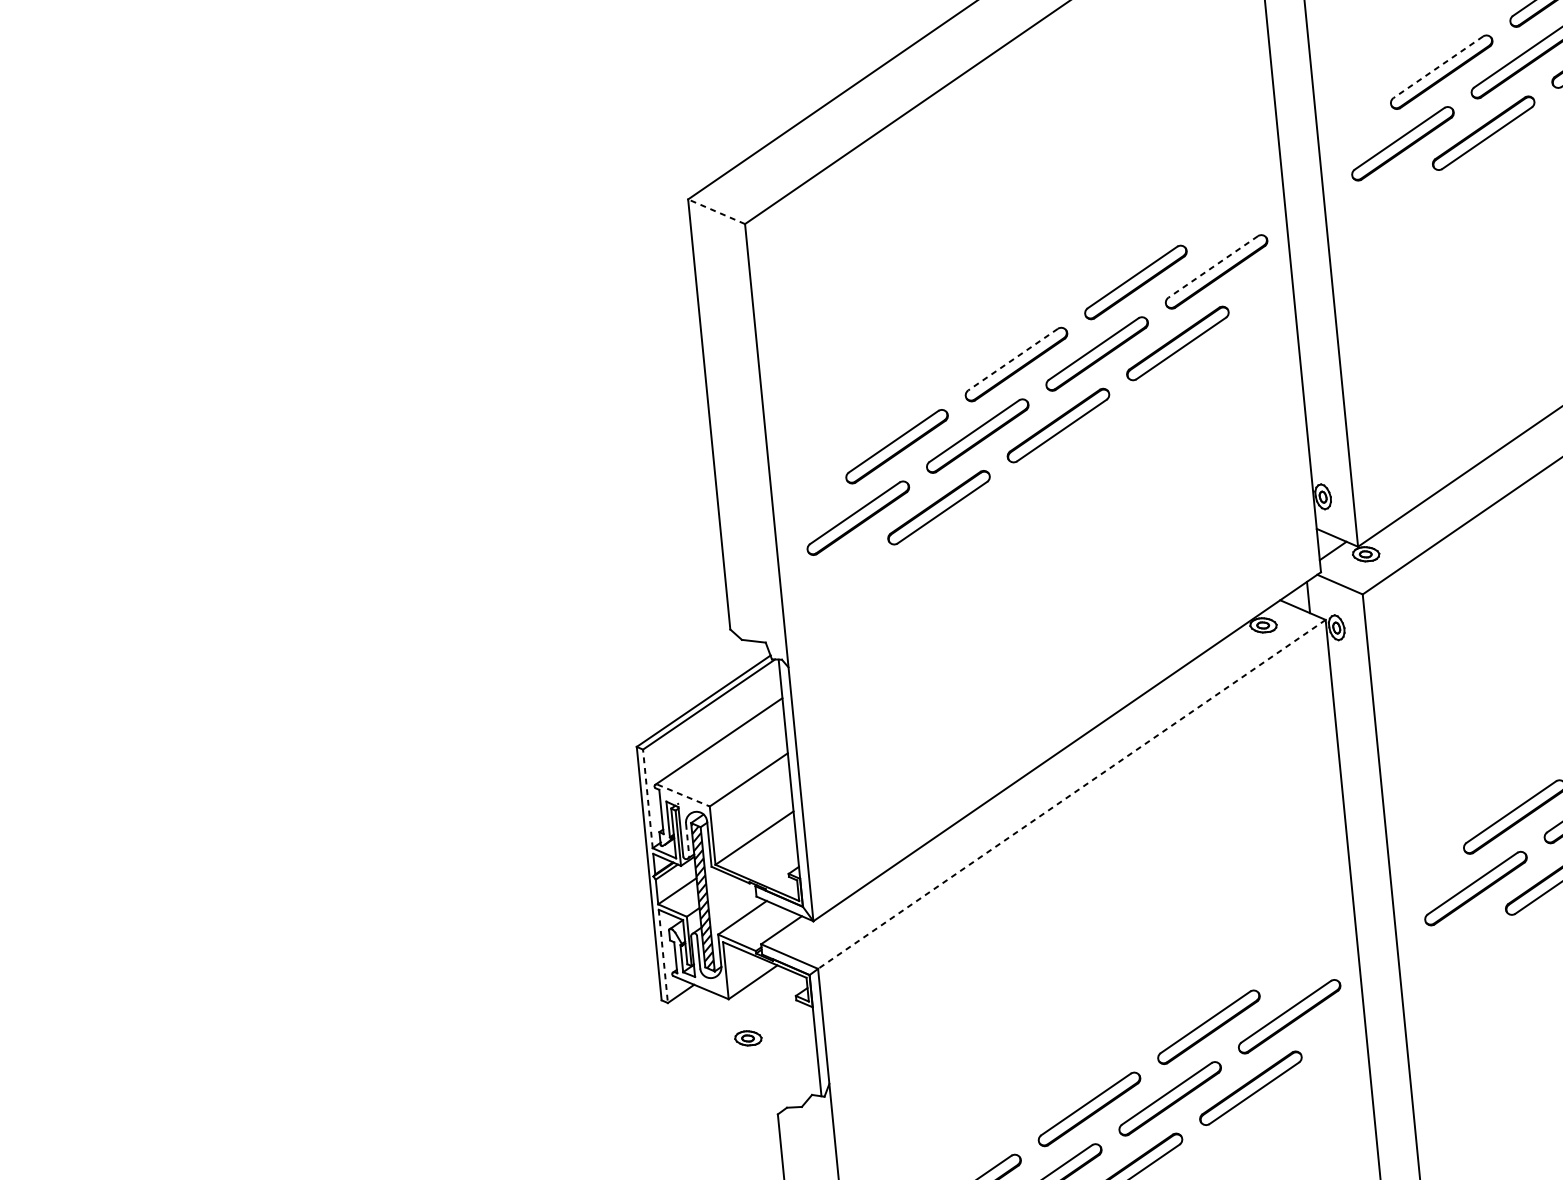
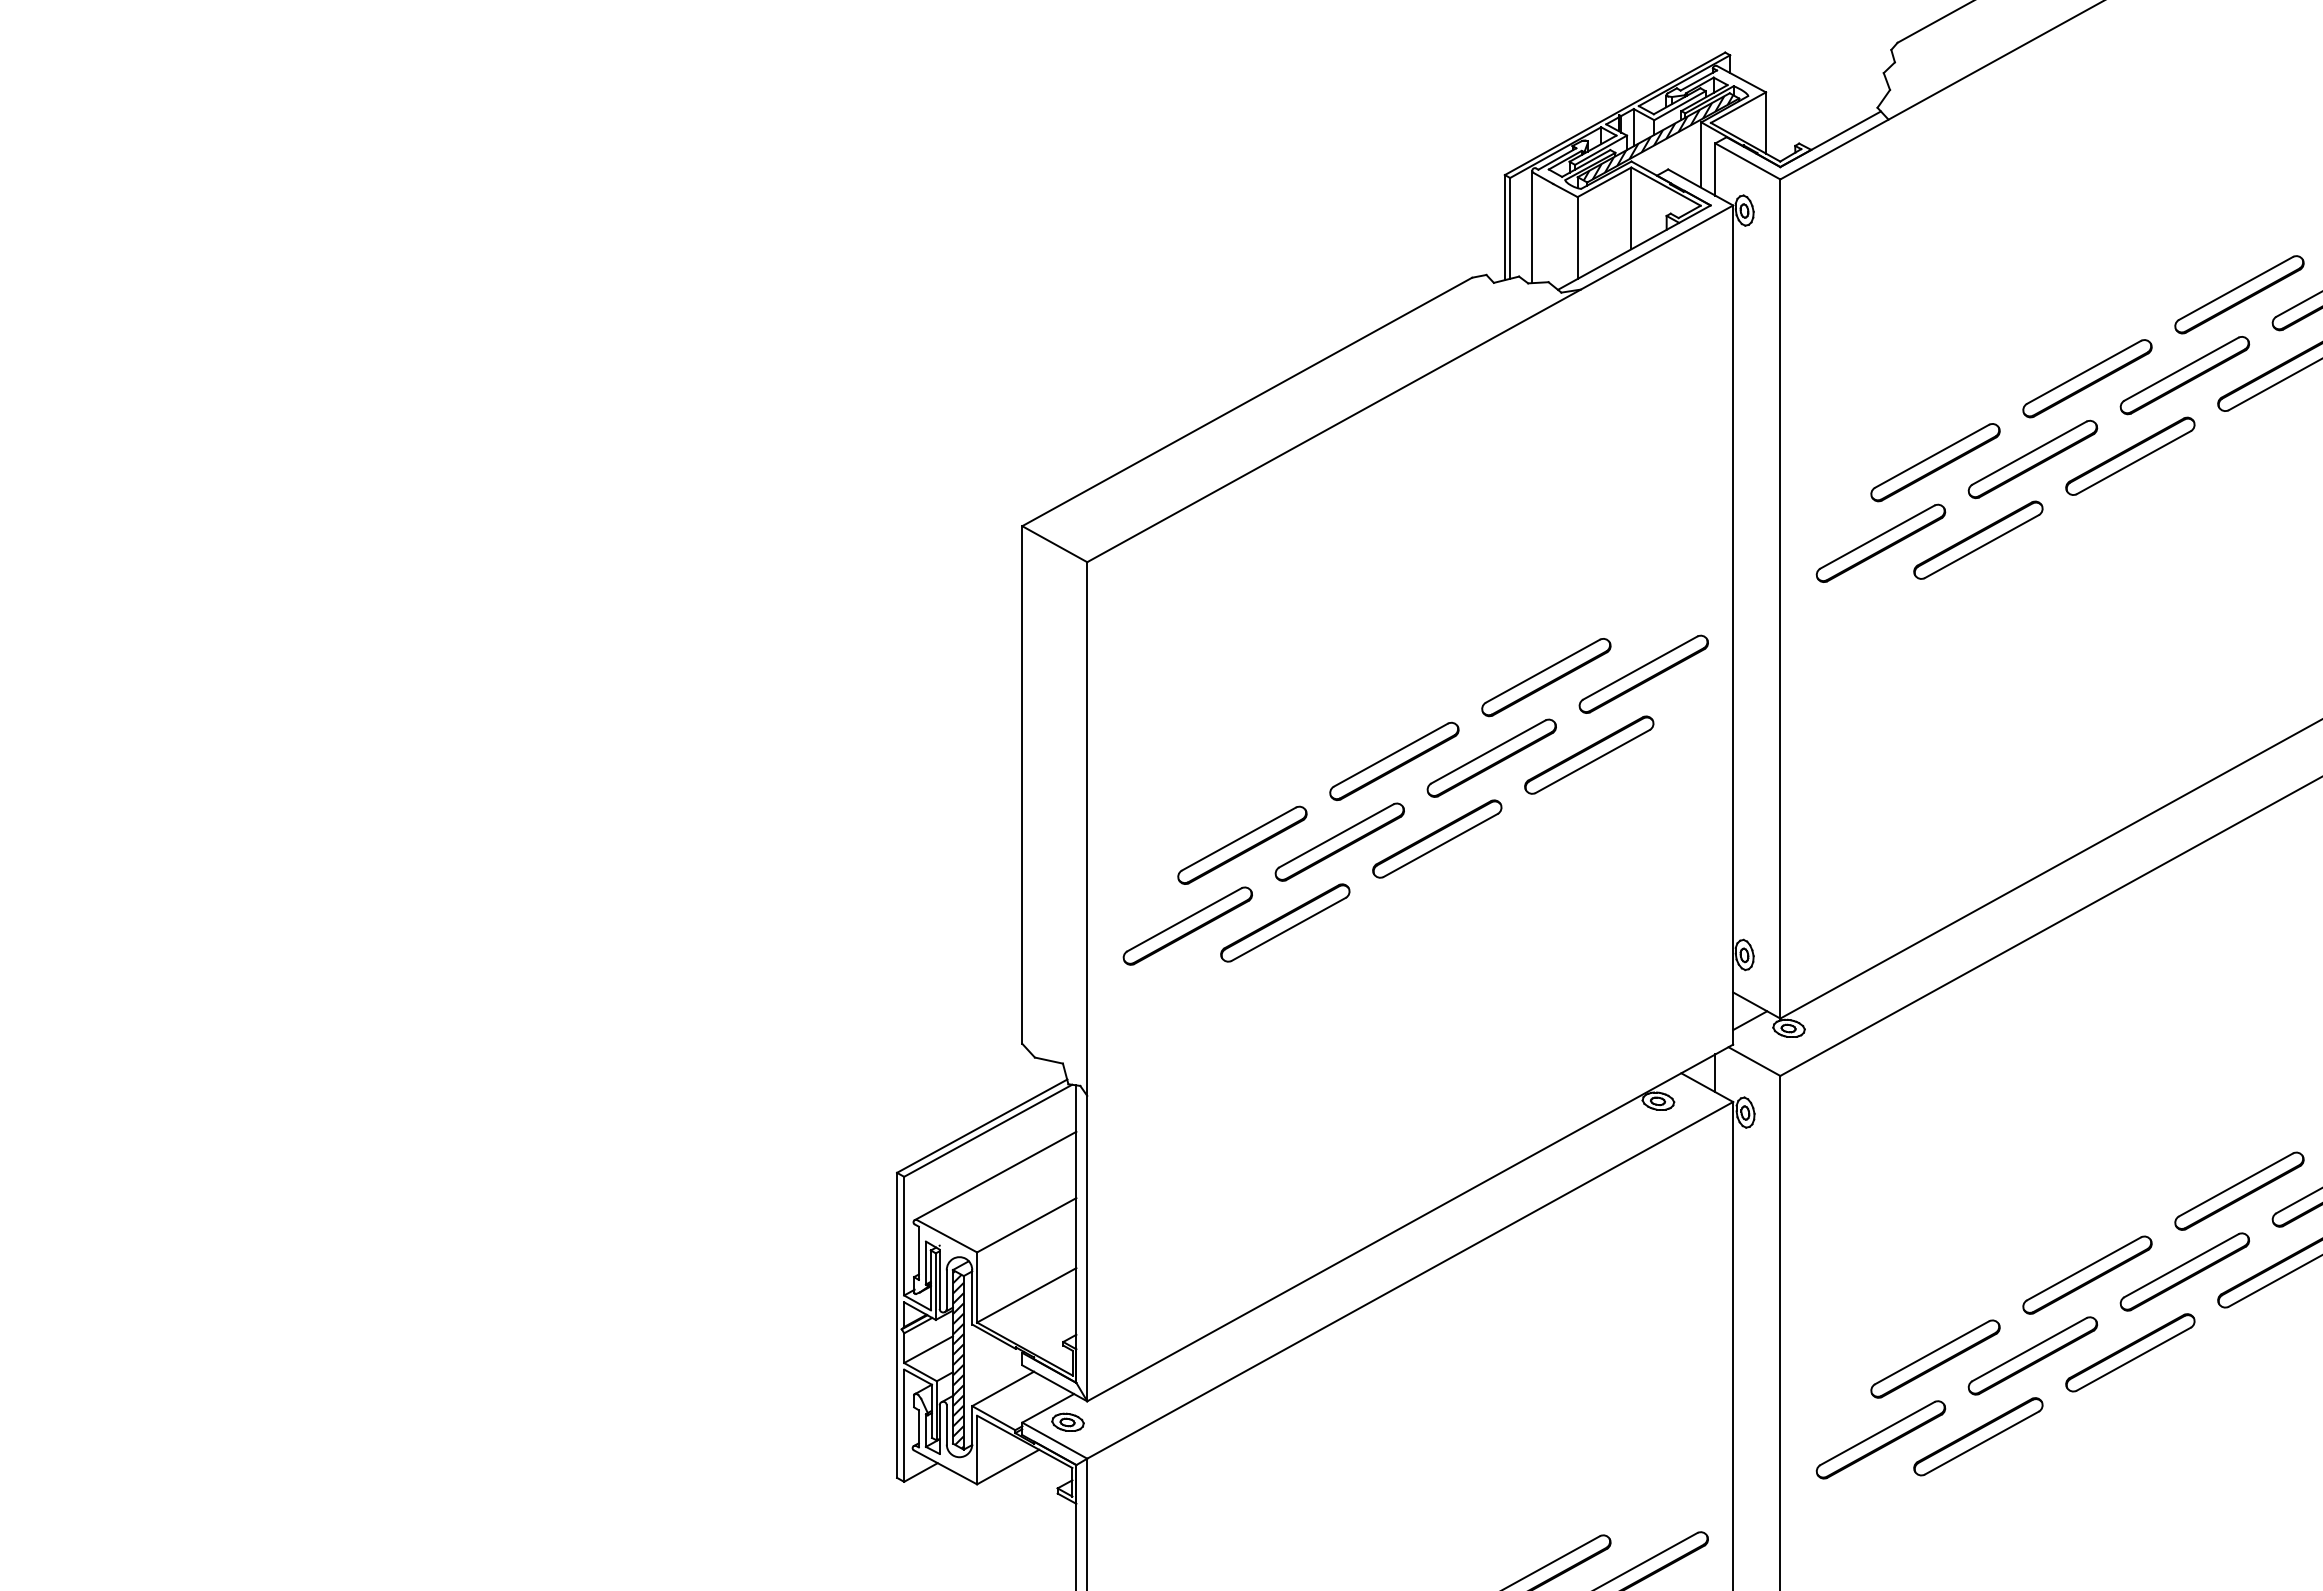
line: (1437, 67) -> (1931, 456), dashed -> solid
line: (716, 211) -> (1054, 543), dashed -> solid
line: (1212, 267) -> (1639, 668), dashed -> solid
line: (1012, 359) -> (1390, 755), dashed -> solid
line: (1072, 794) -> (1410, 1280), dashed -> solid
line: (683, 795) -> (947, 1236), dashed -> solid
line: (648, 798) -> (904, 1235), dashed -> solid
line: (687, 840) -> (946, 1290), dashed -> solid
line: (663, 957) -> (904, 1426), dashed -> solid
part: (747, 1037) -> (1067, 1421), moved

